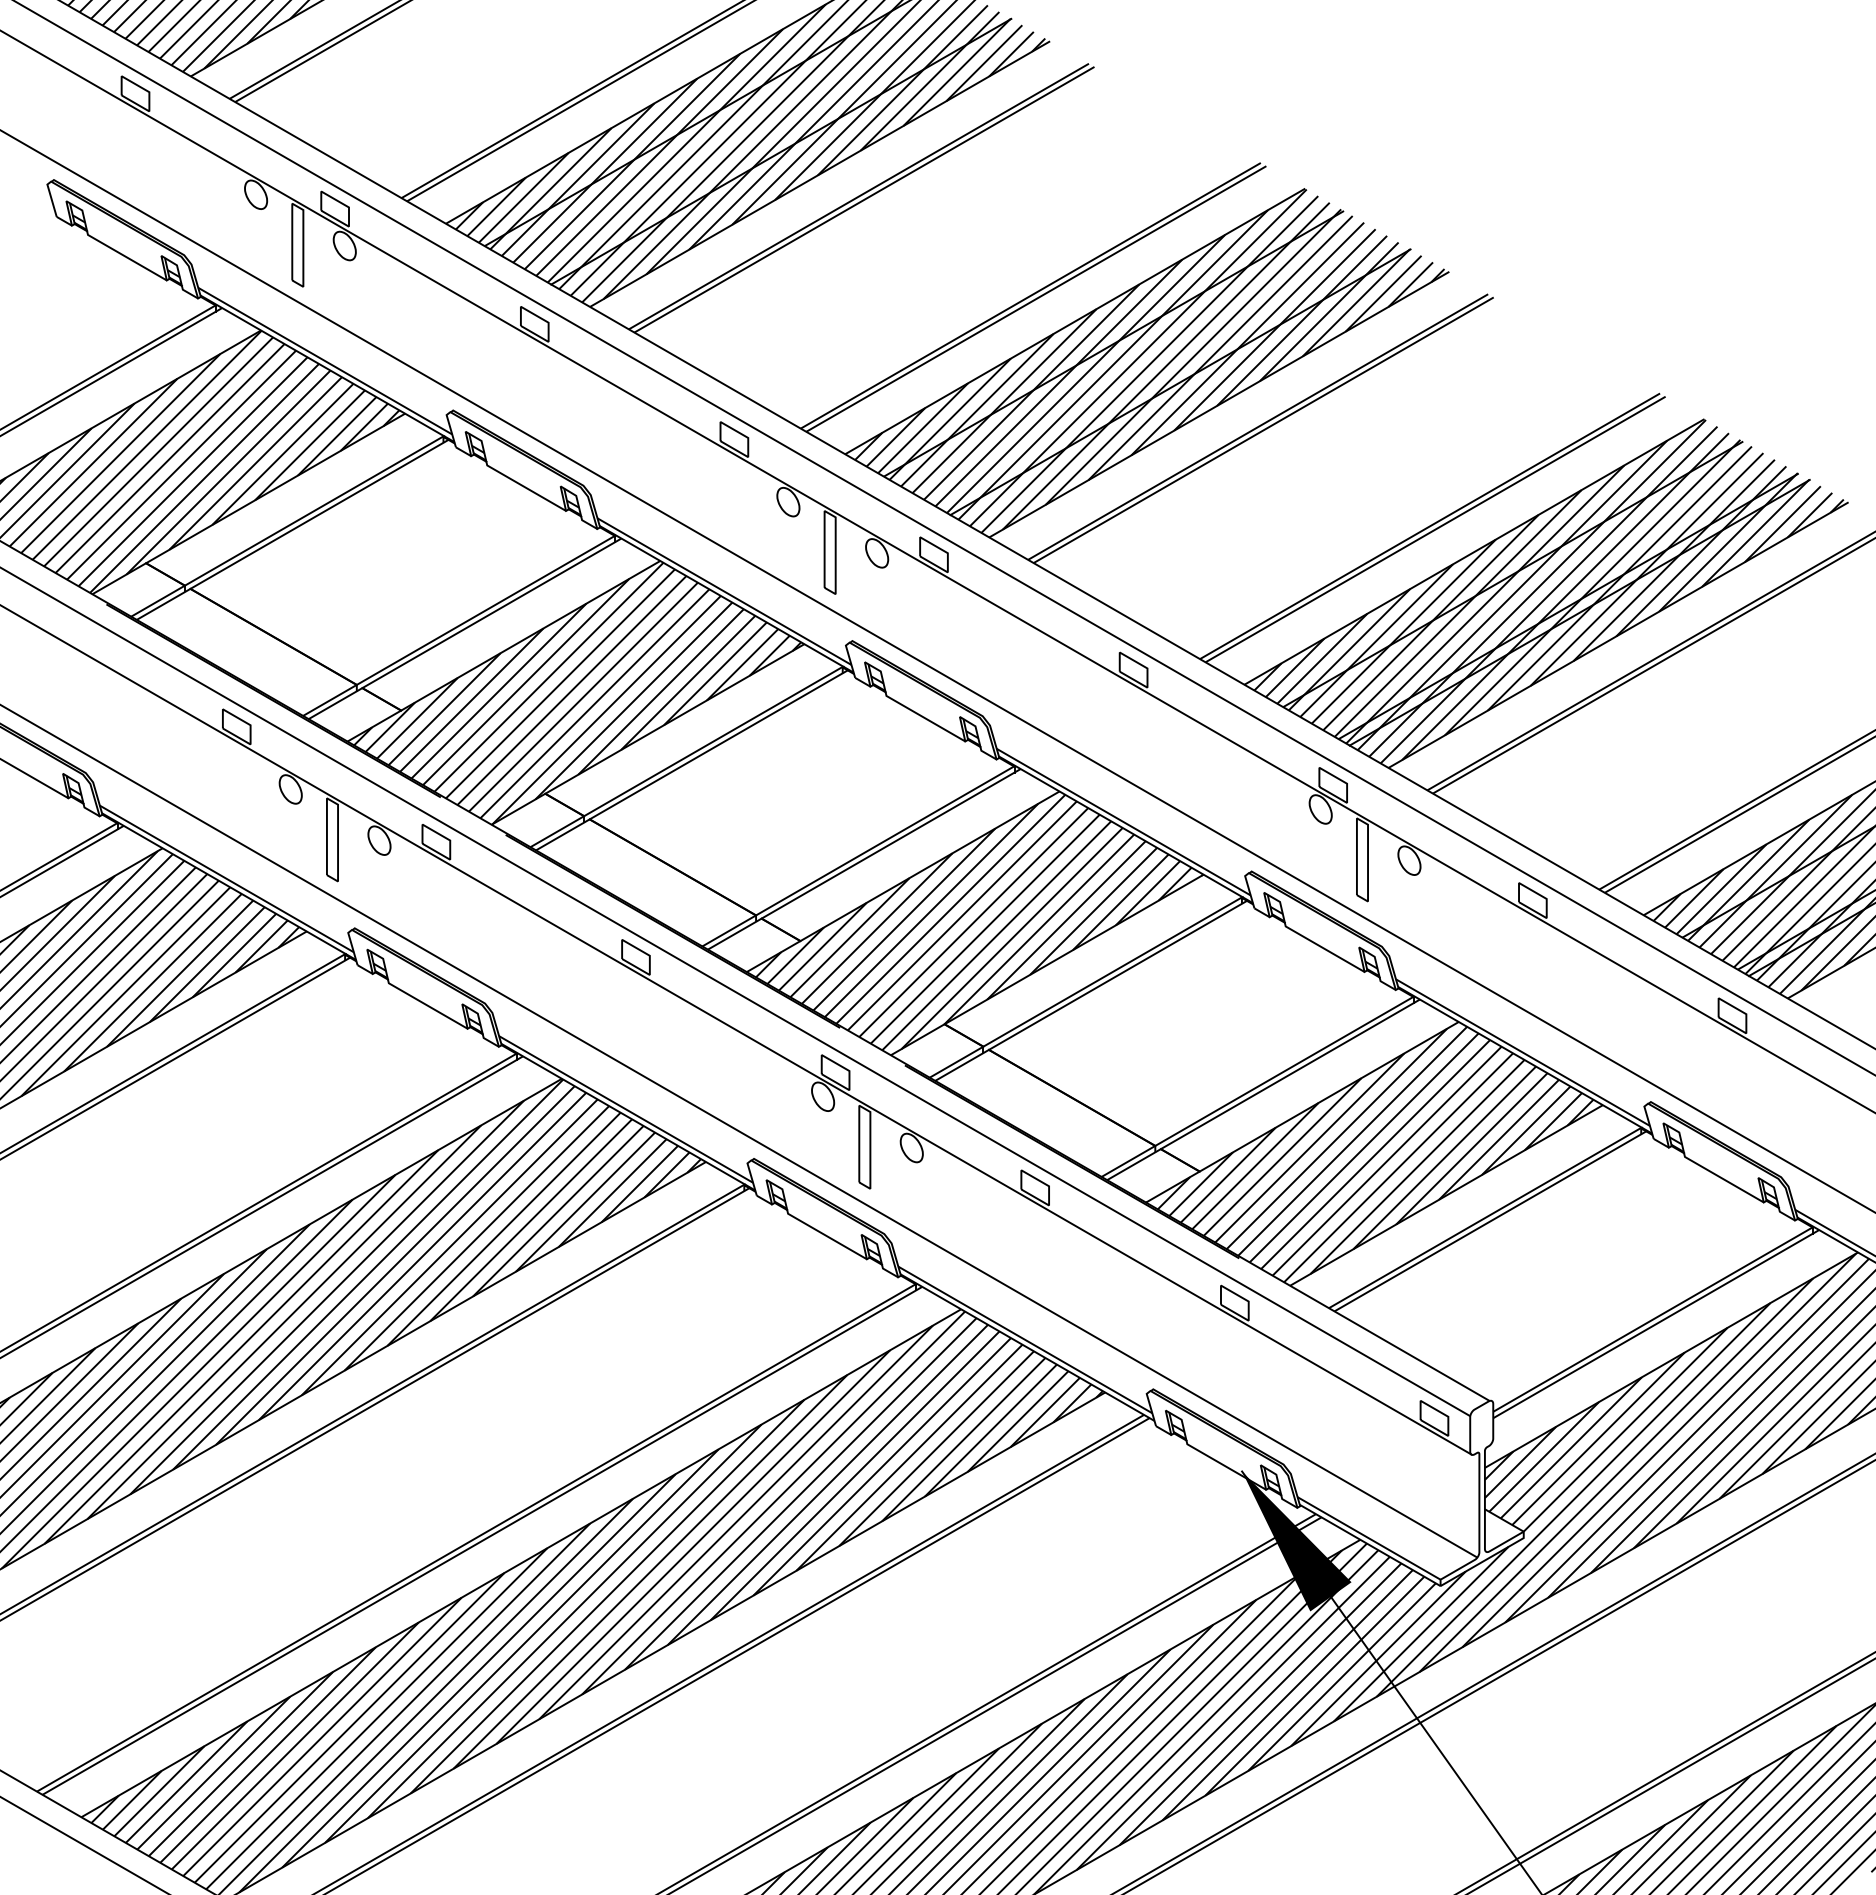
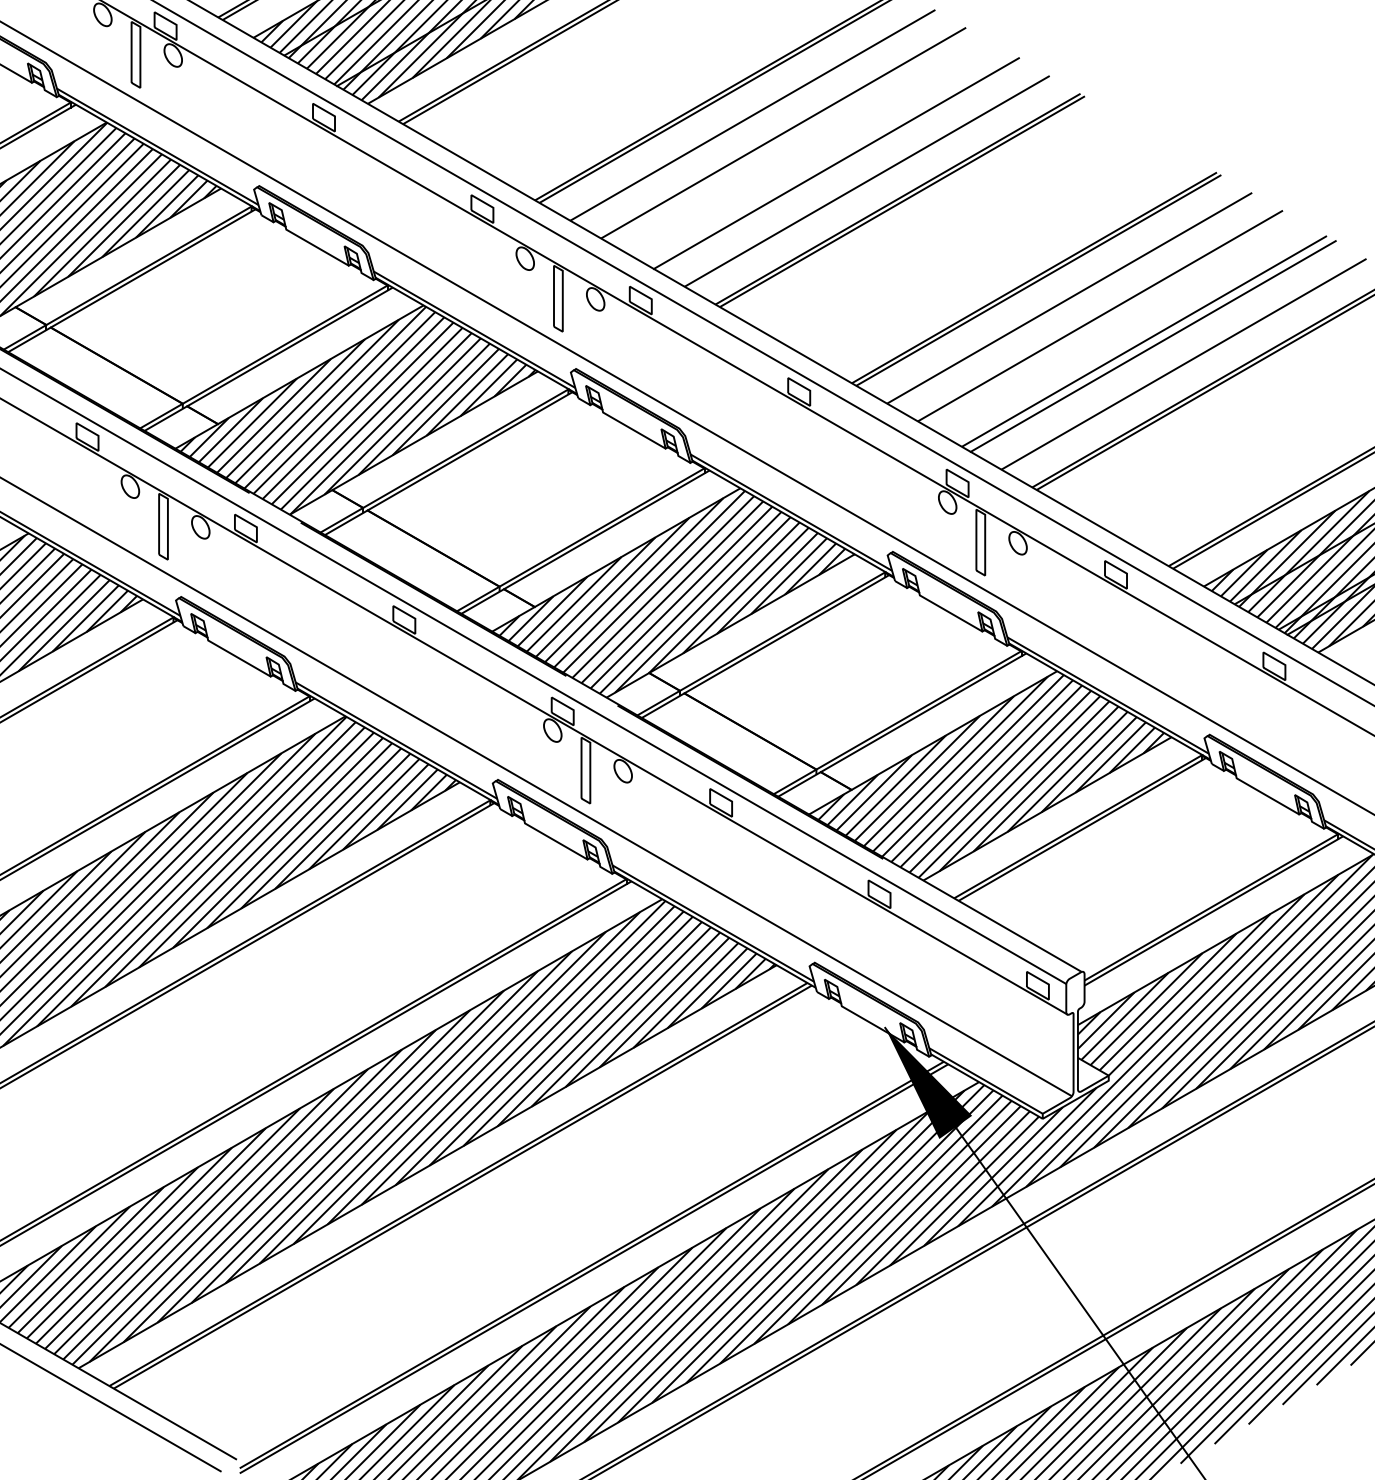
hatch: (1149, 360) -> (811, 146), removed
hatch: (1548, 591) -> (1128, 329), removed

